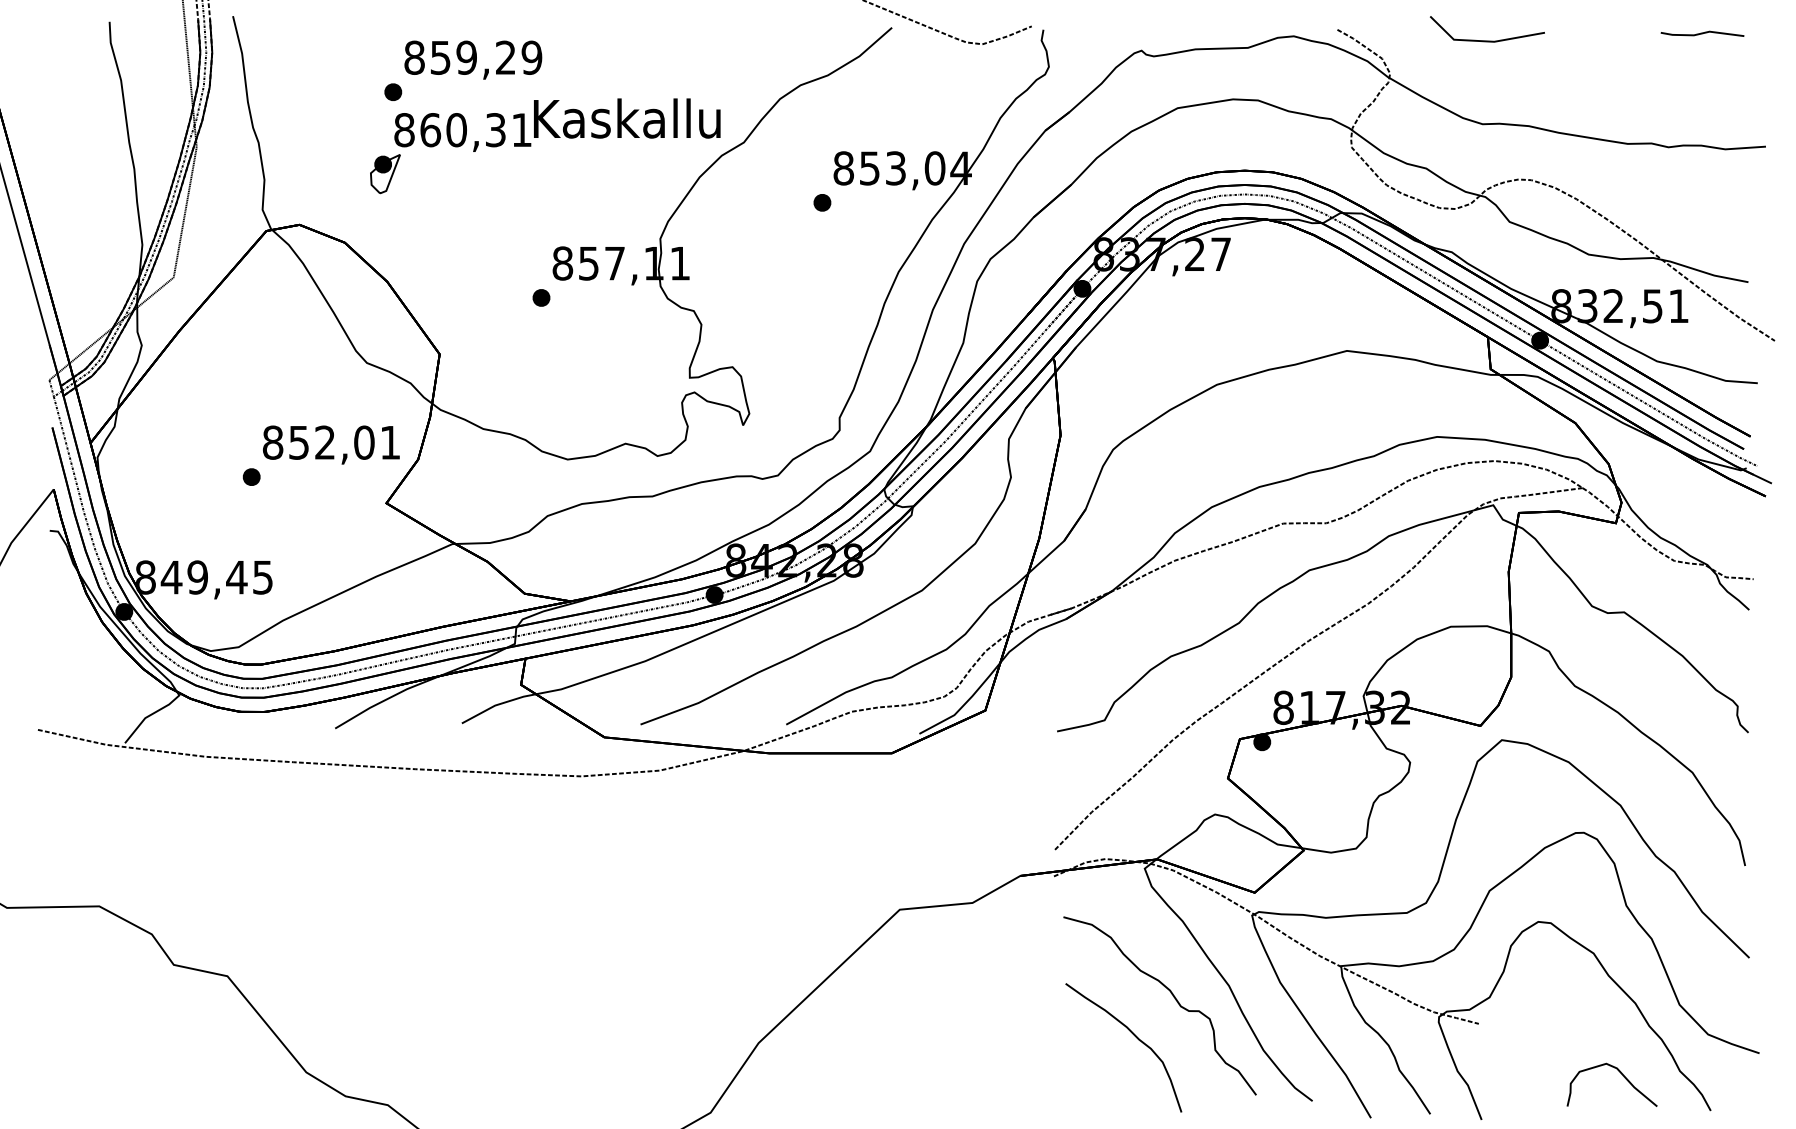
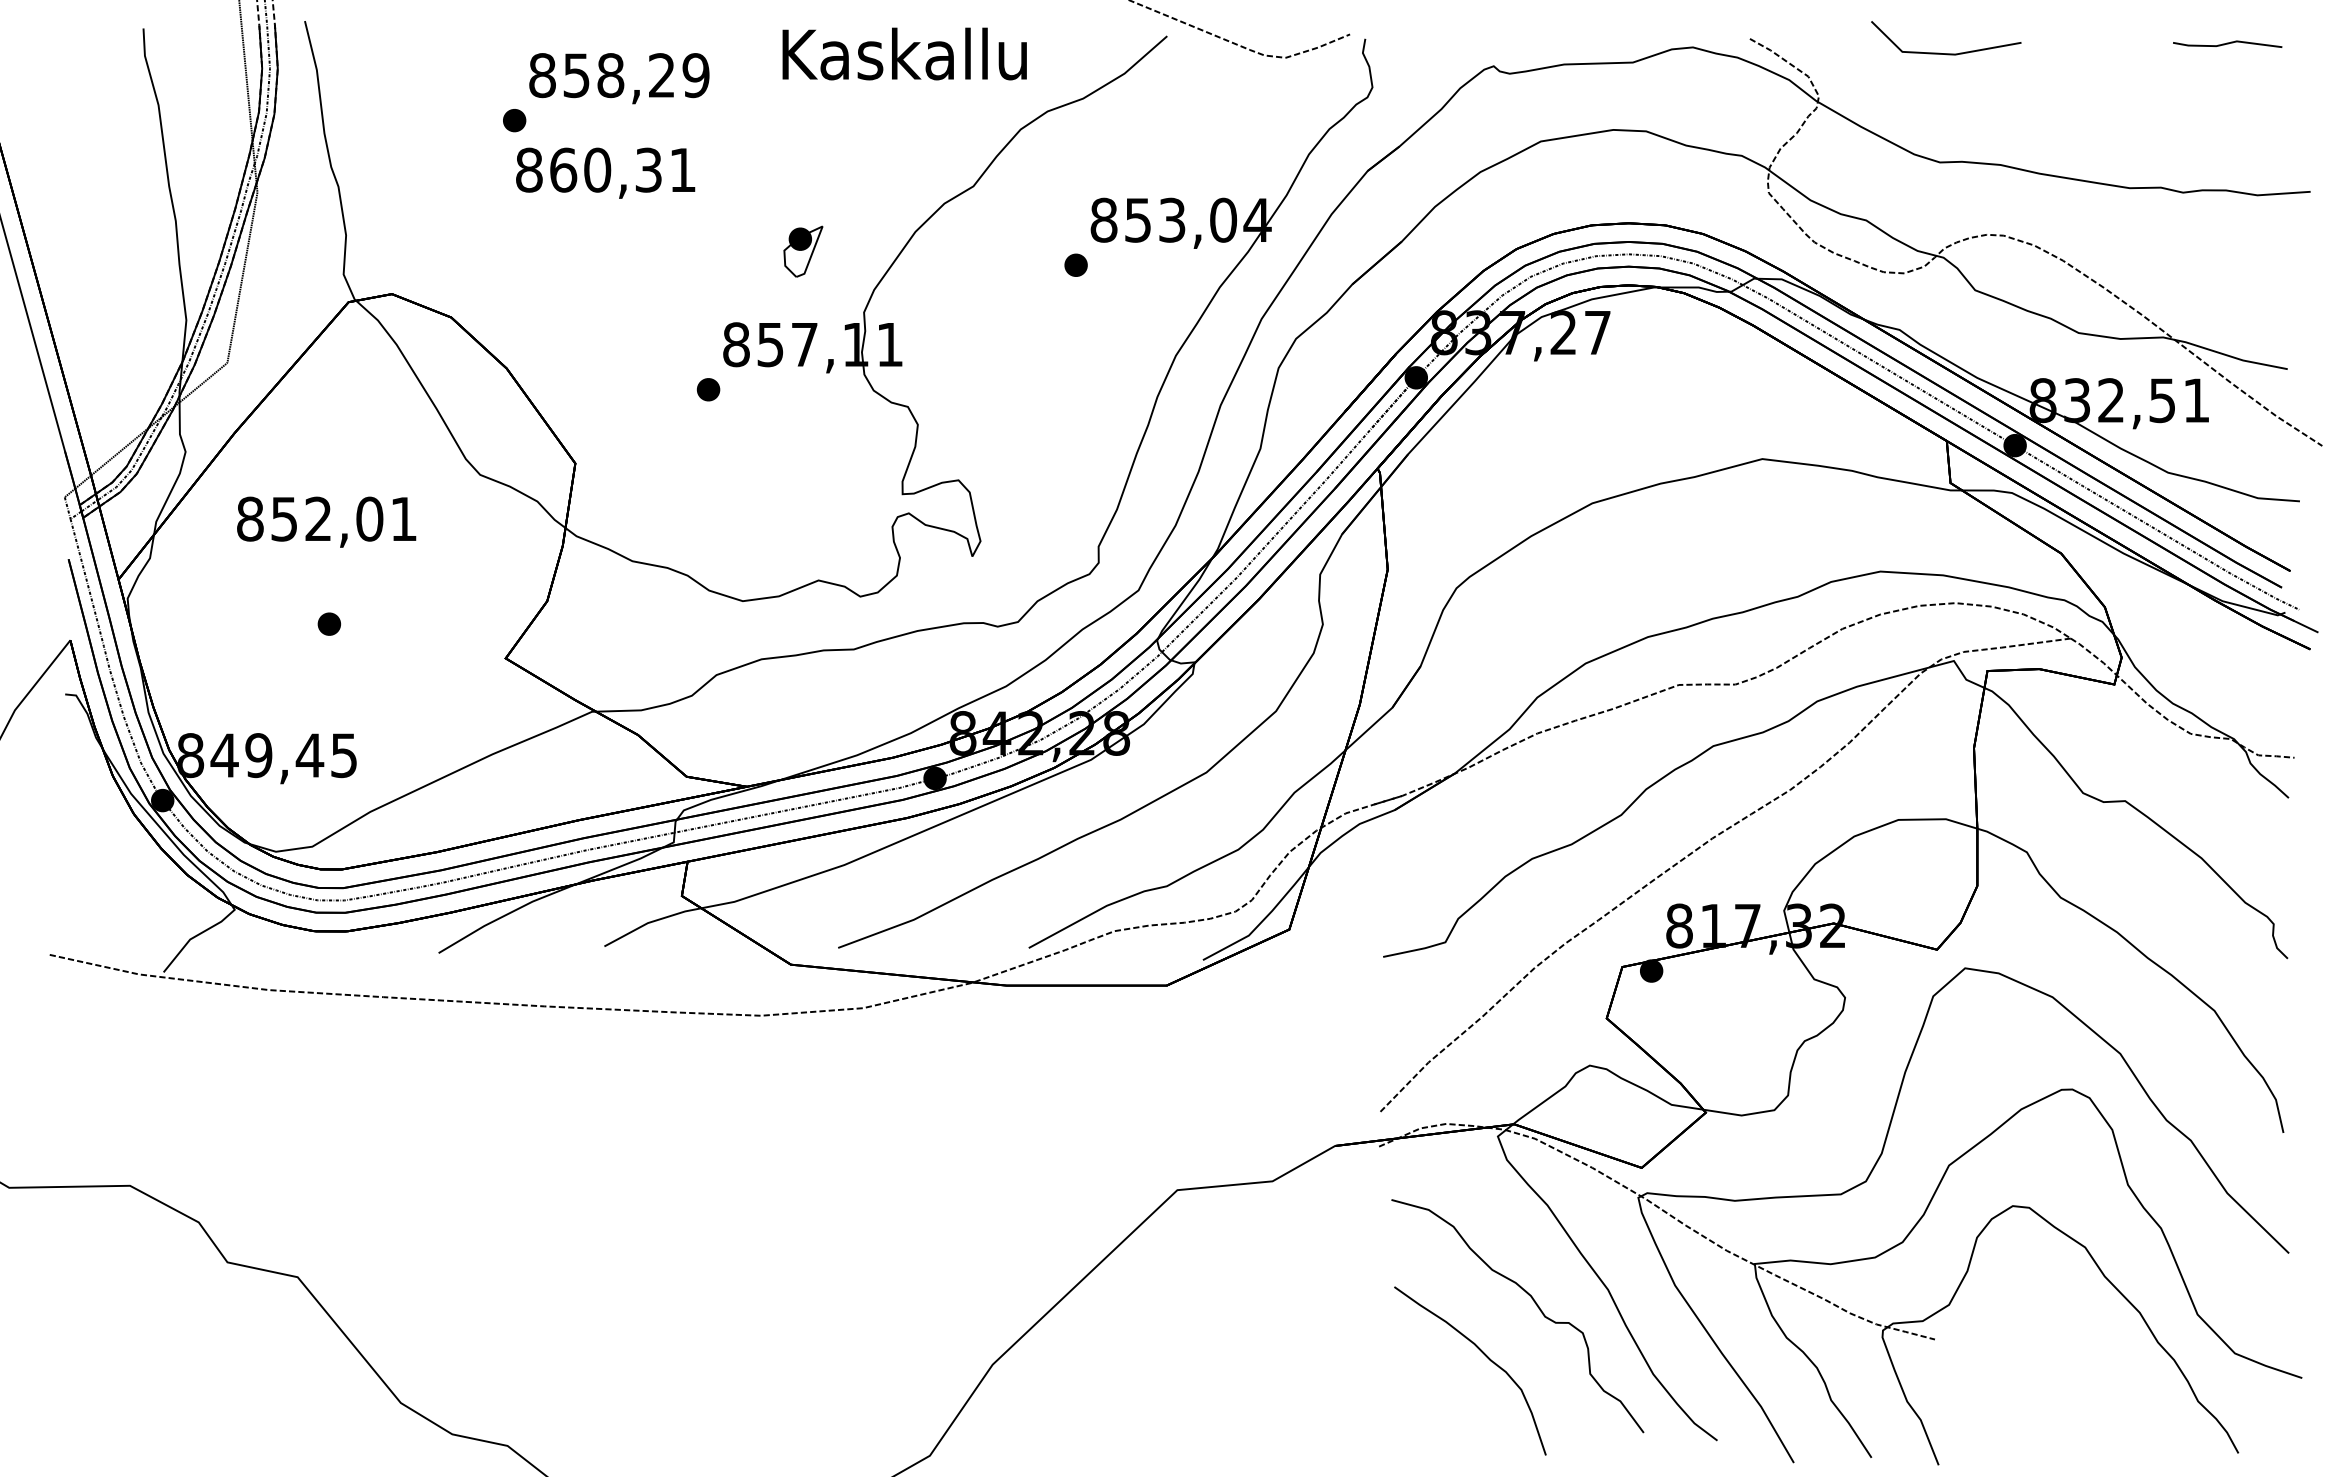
text: (466, 57) -> (610, 75), 859,29 -> 858,29
text: (627, 118) -> (904, 53), moved
part: (385, 173) -> (803, 251), moved
text: (331, 444) -> (326, 521), moved
curve: (1622, 1075) -> (2122, 1406), removed

